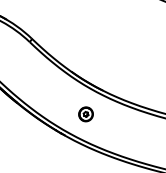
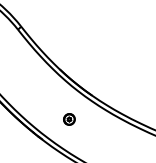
part: (85, 114) -> (68, 119), size x0.7

